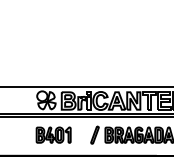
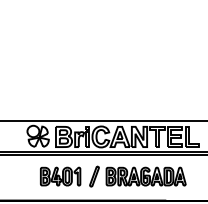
part: (53, 135) -> (60, 176), moved

